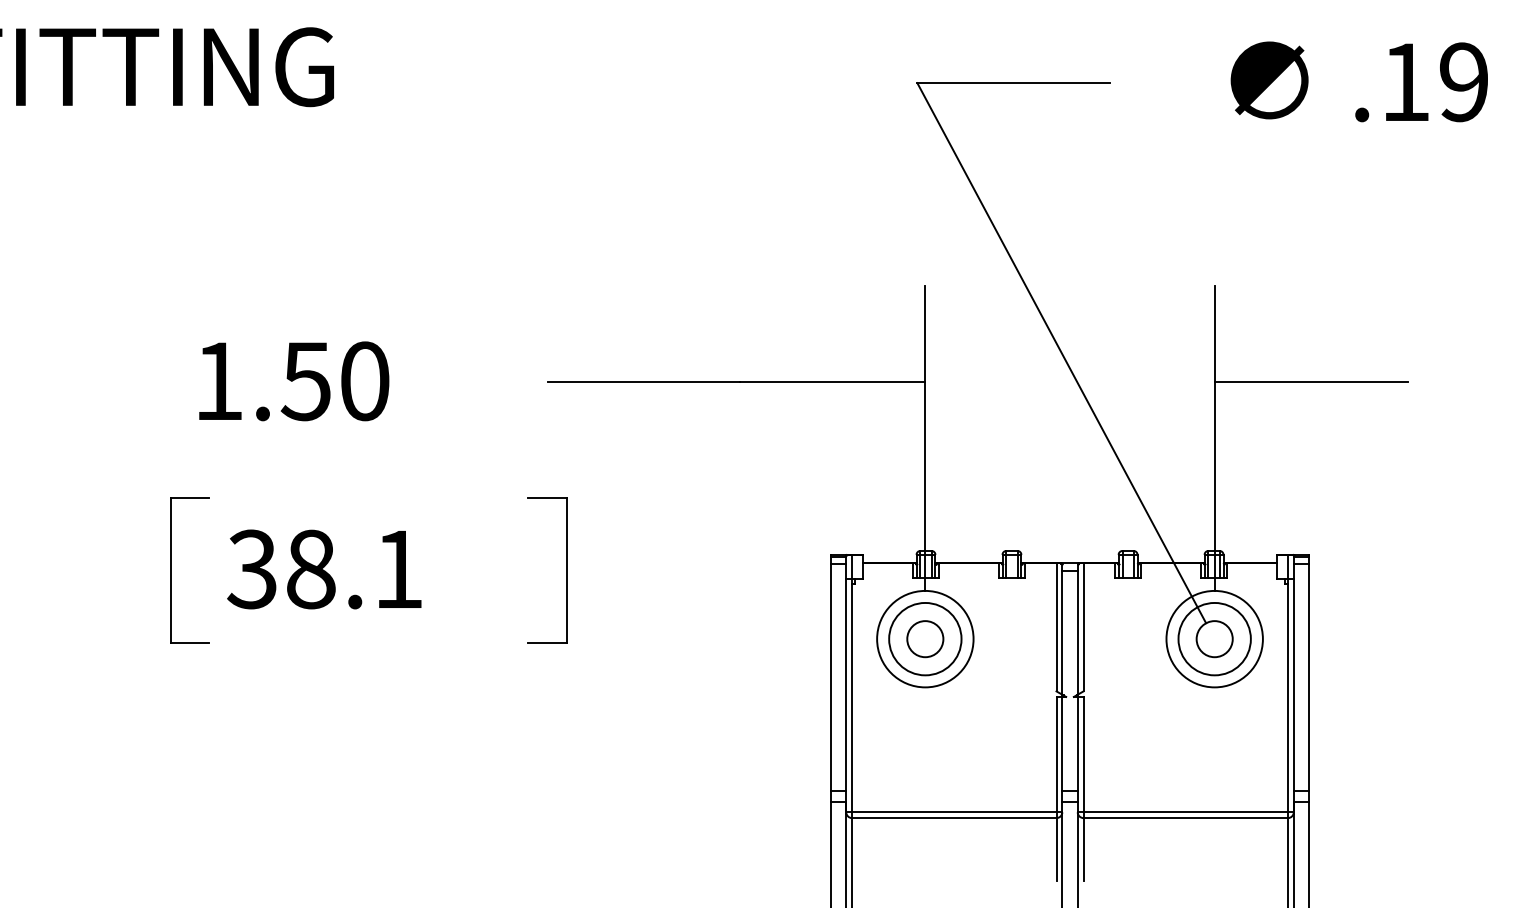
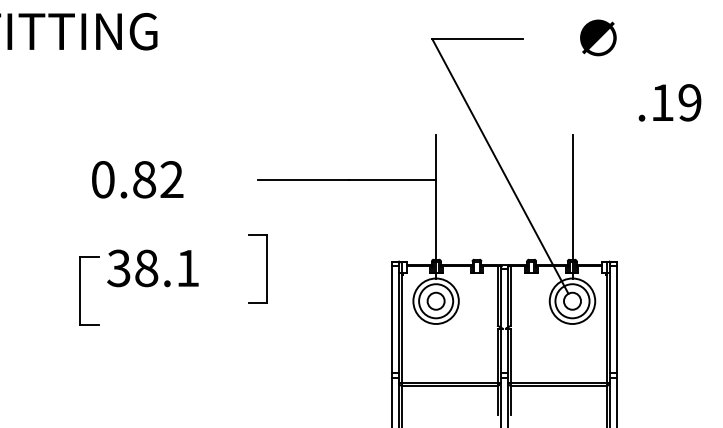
text: (1420, 81) -> (669, 102), moved
text: (291, 380) -> (137, 179), 1.50 -> 0.82
line: (1310, 382) -> (617, 180), removed
part: (170, 569) -> (80, 290), moved

